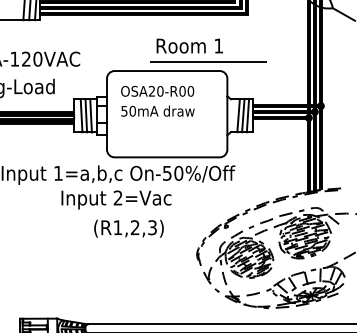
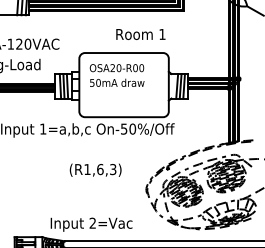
line: (208, 62) -> (154, 46), removed
text: (116, 199) -> (91, 224), moved
text: (134, 227) -> (99, 169), (R1,2,3) -> (R1,6,3)

